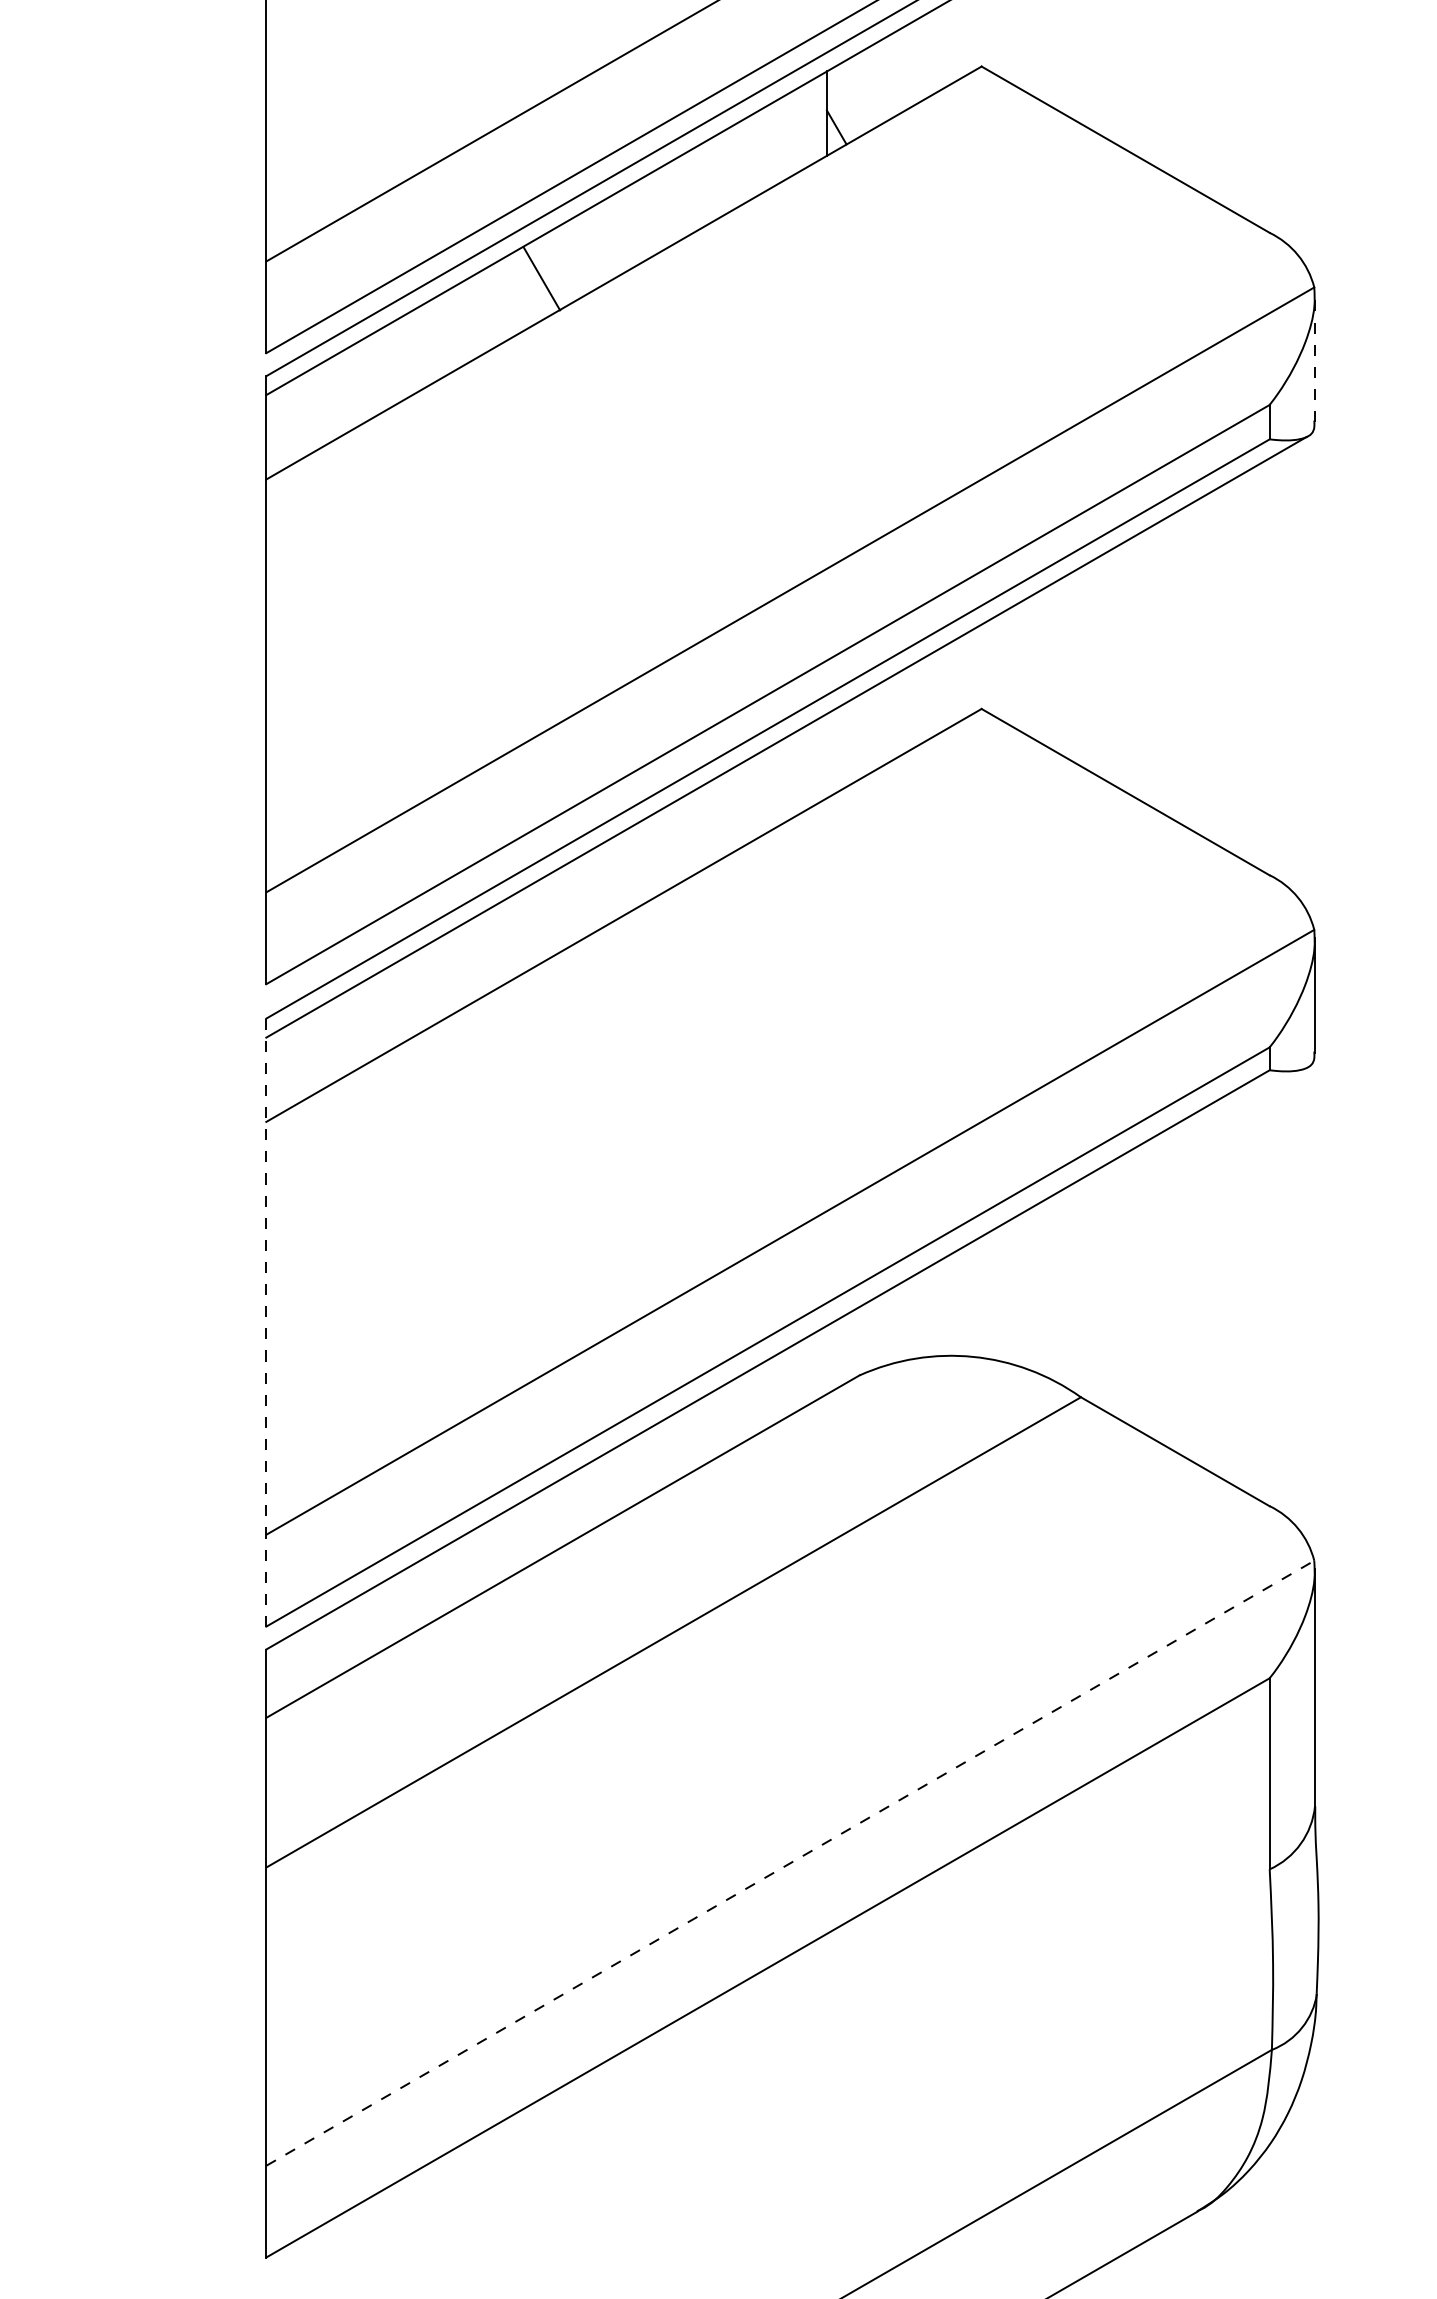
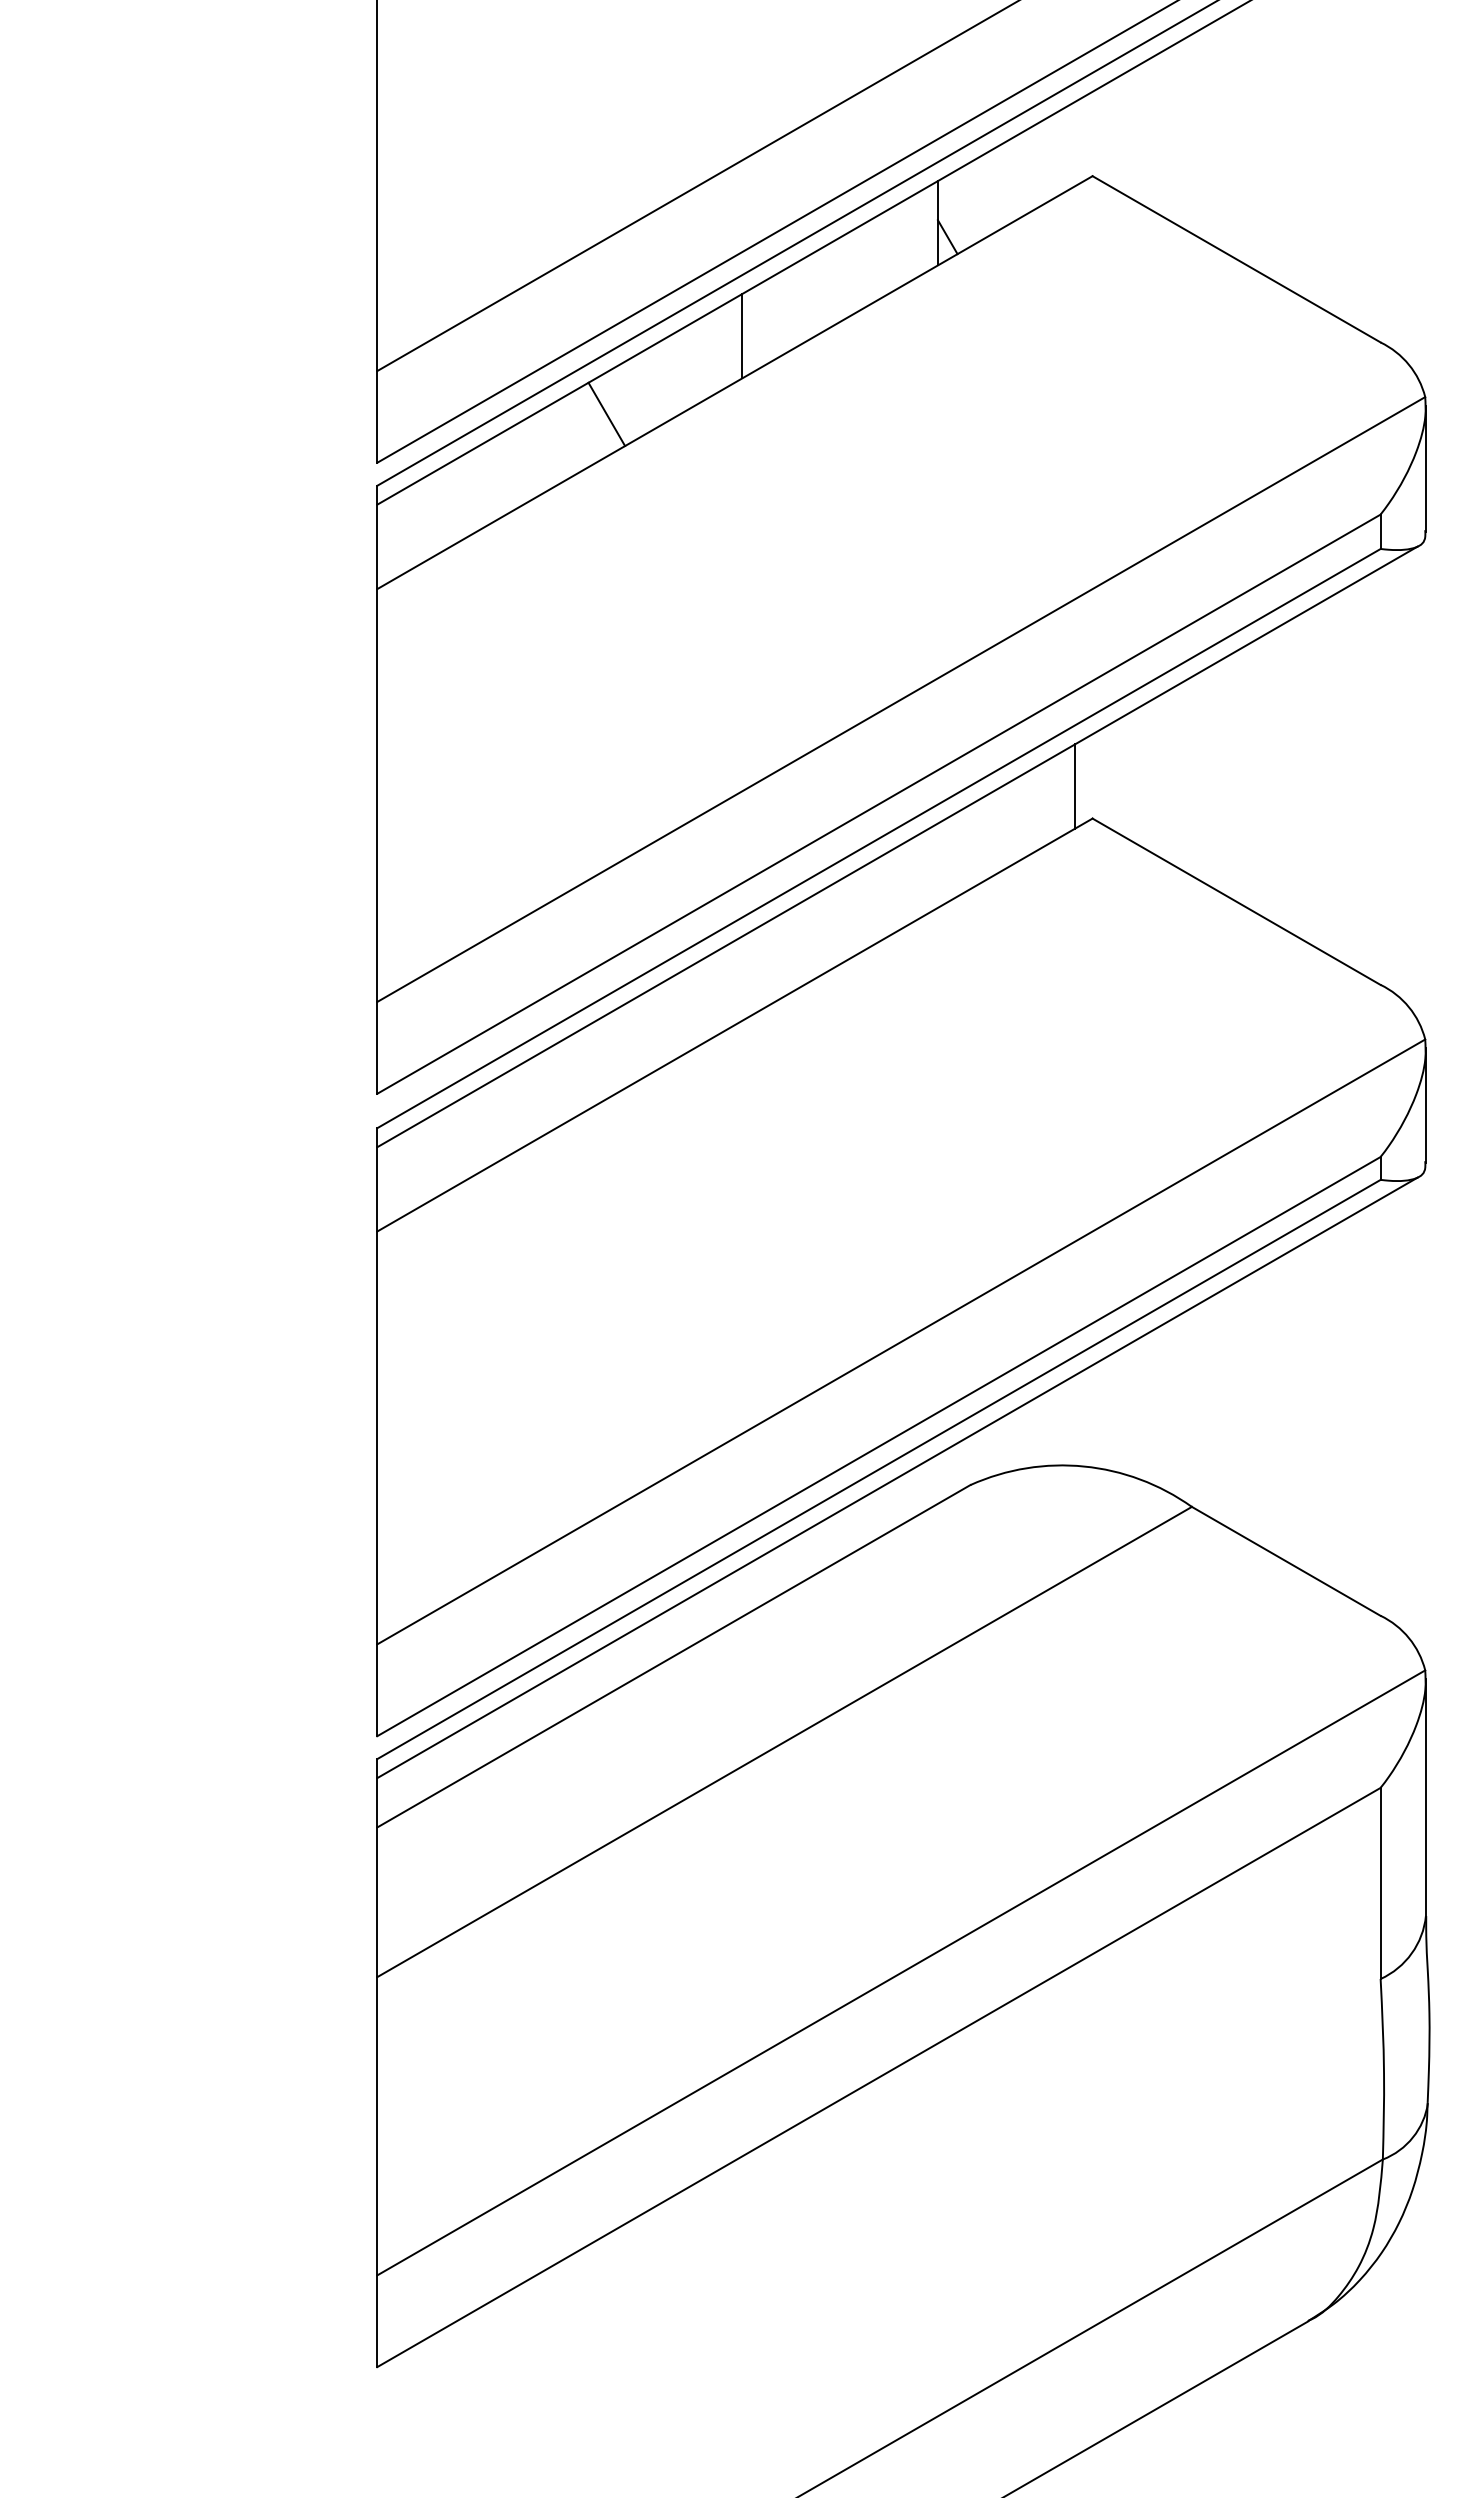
line: (631, 226) -> (742, 336), added
line: (541, 278) -> (606, 414), moved
line: (1314, 358) -> (1425, 468), dashed -> solid
line: (963, 676) -> (1074, 786), added
line: (266, 1322) -> (377, 1432), dashed -> solid
line: (786, 1367) -> (897, 1477), added
line: (790, 1862) -> (901, 1972), dashed -> solid

